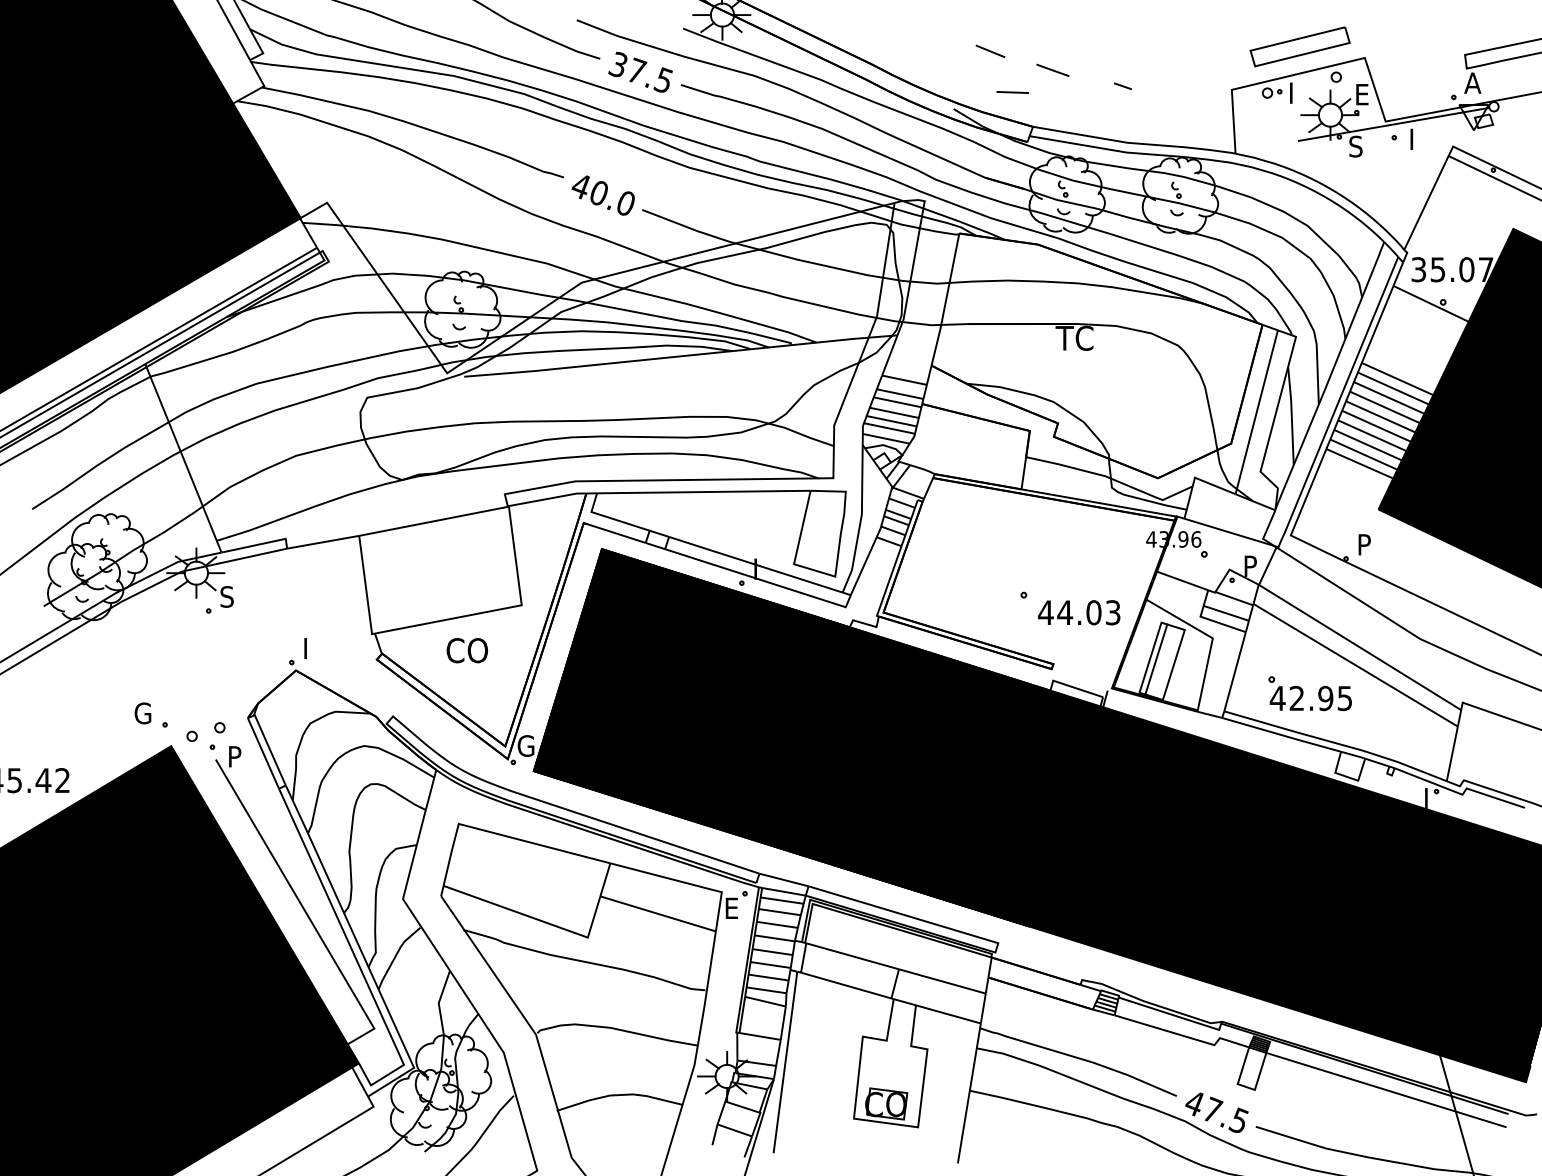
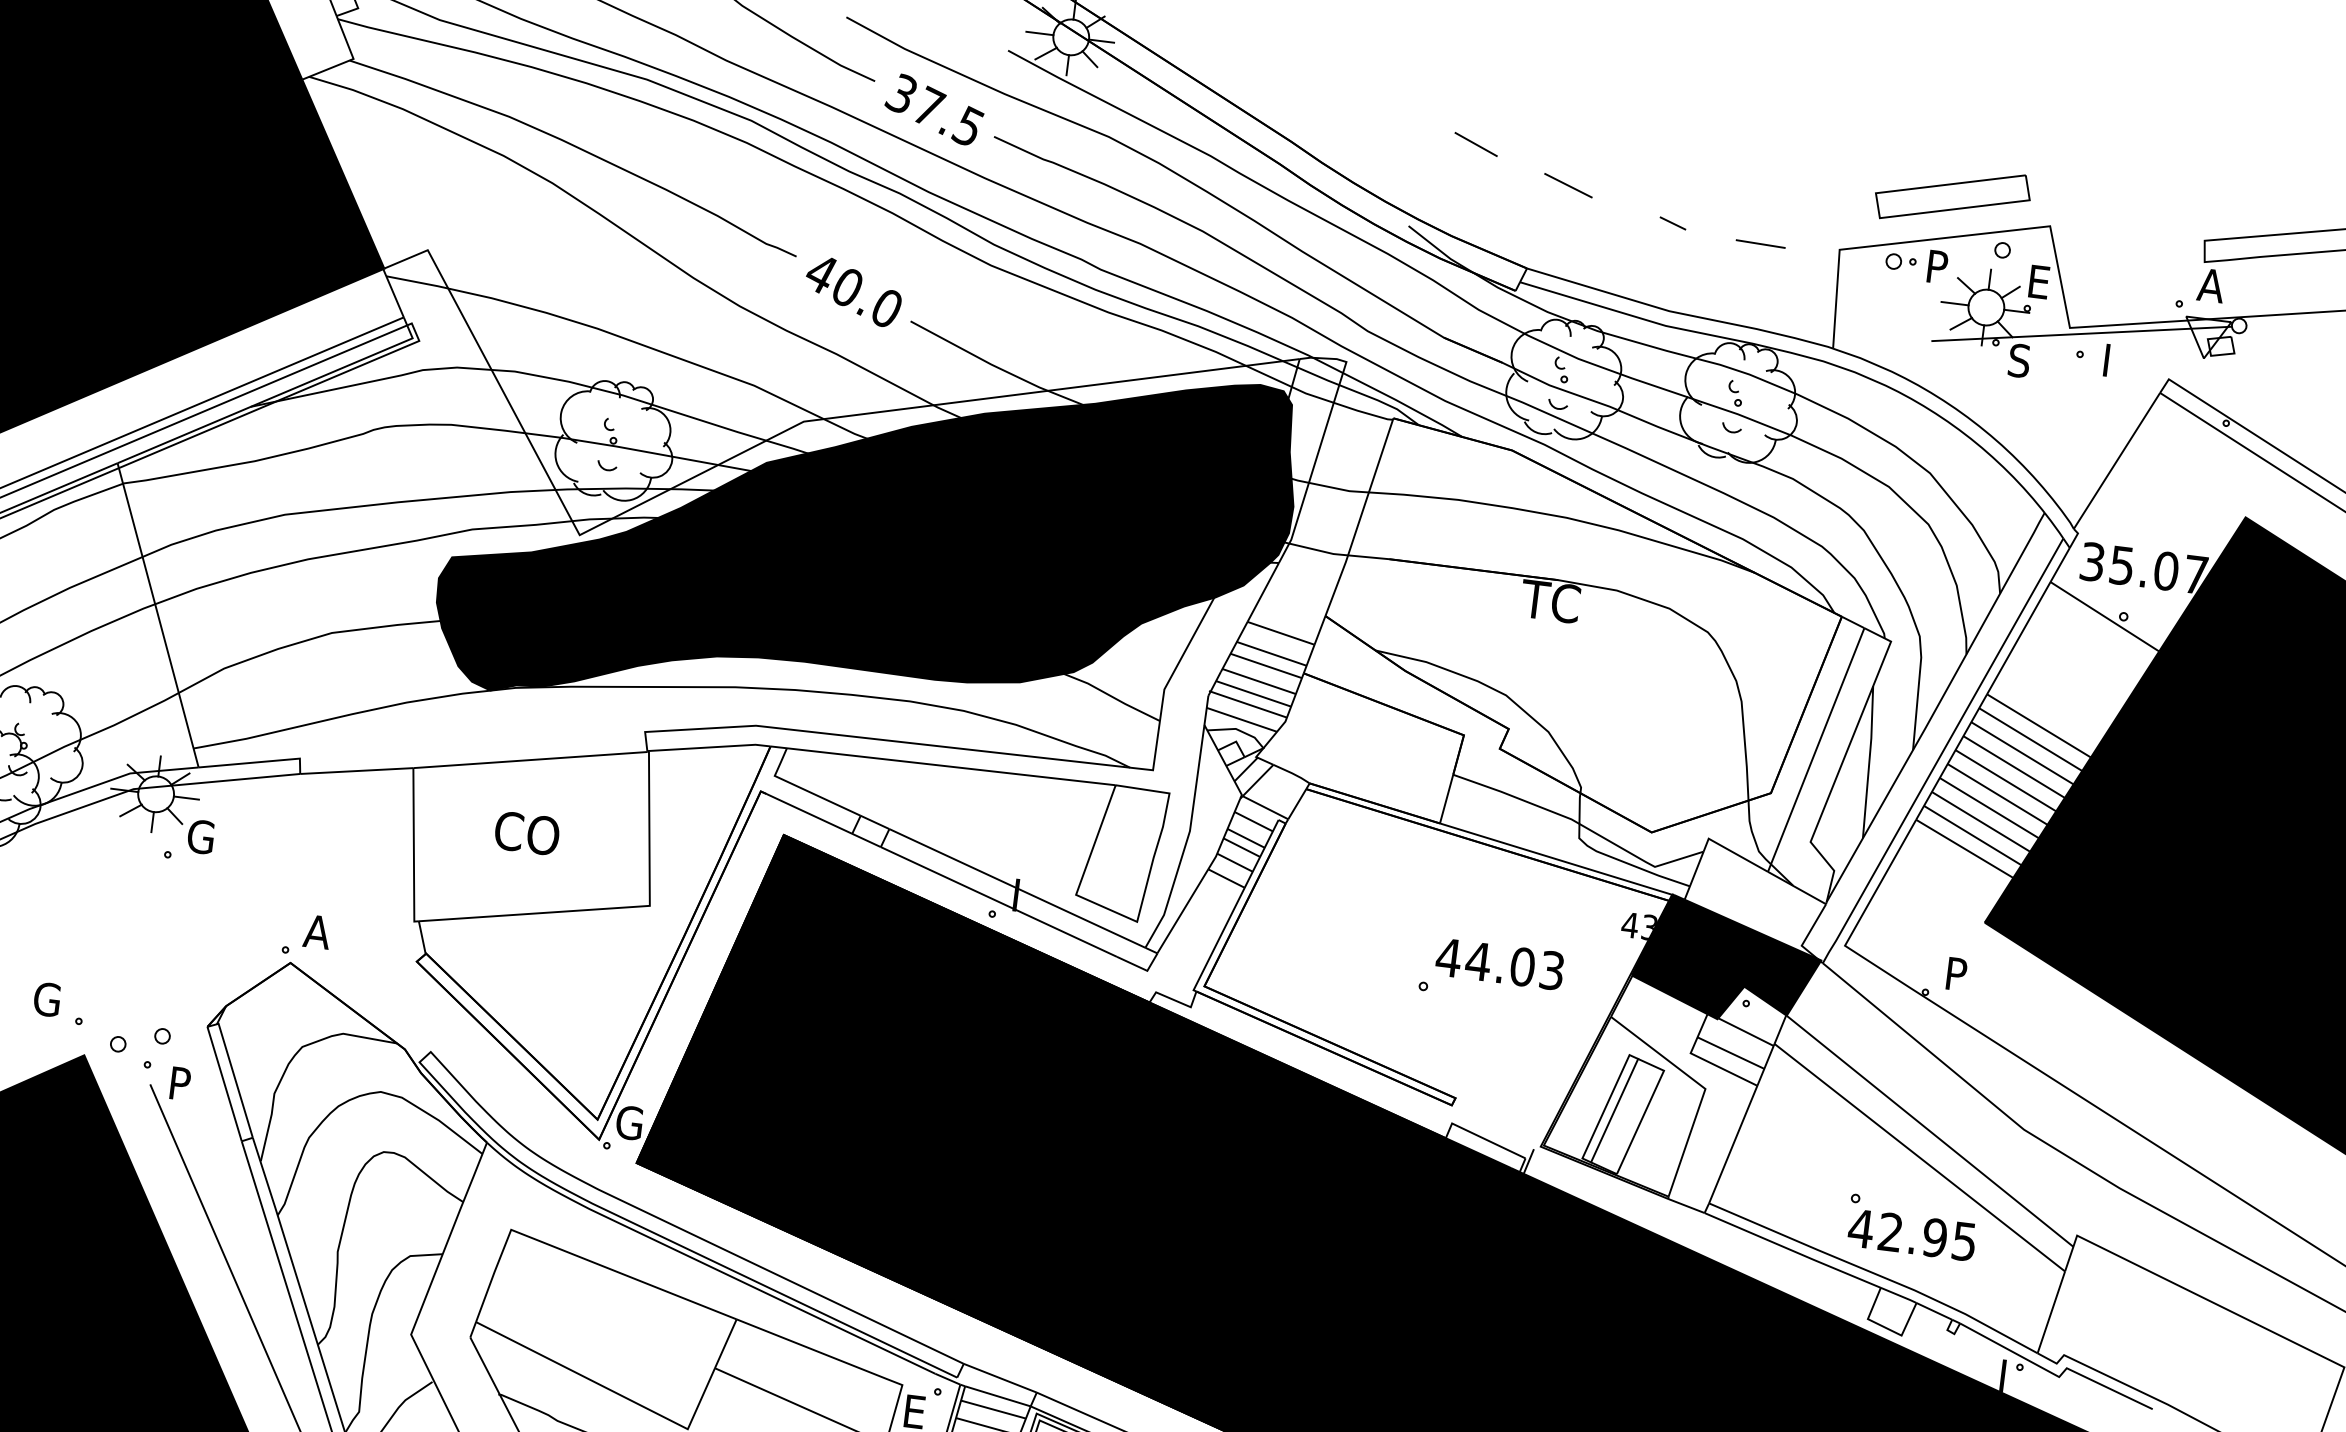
text: (1297, 88) -> (1940, 260), I -> P
line: (1012, 92) -> (1760, 244), moved
fill: (631, 351) -> (867, 536), added
fill: (1216, 554) -> (1727, 960), added
text: (228, 596) -> (200, 836), S -> G
text: (1079, 612) -> (1500, 963), moved
text: (310, 648) -> (316, 931), I -> A
text: (466, 650) -> (525, 833), moved
part: (1309, 693) -> (1910, 1227), moved

